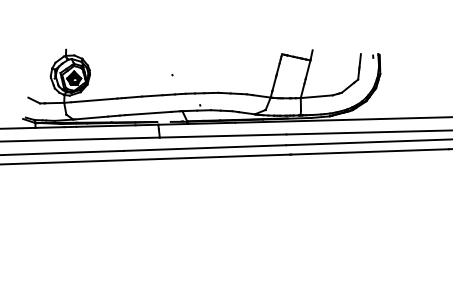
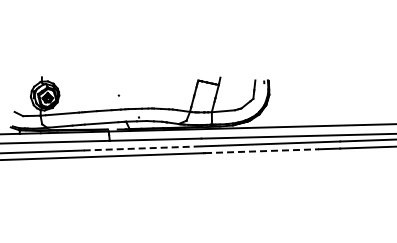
line: (205, 148) -> (142, 148), solid -> dashed
line: (370, 152) -> (262, 151), solid -> dashed

